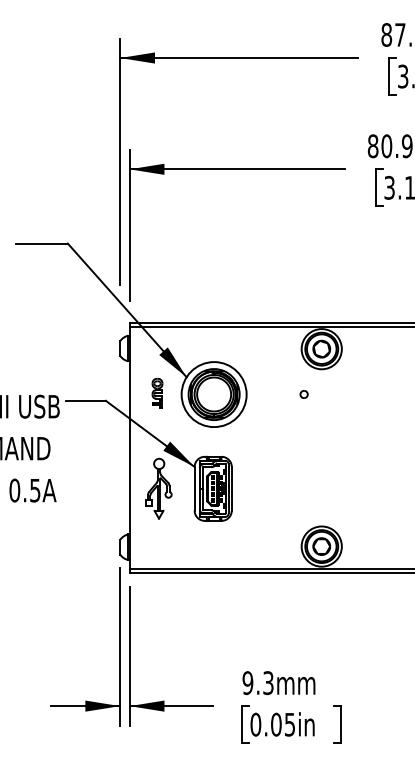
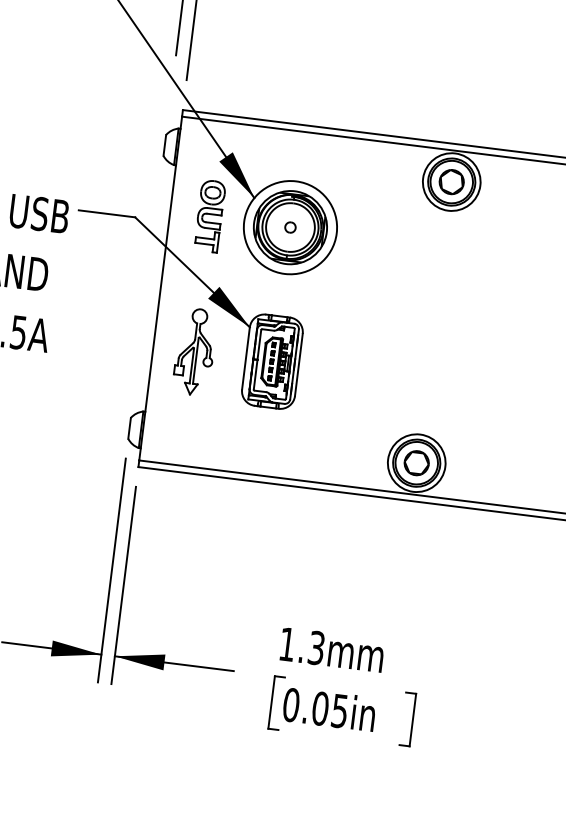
part: (157, 393) -> (210, 216), size x1.67
part: (303, 394) -> (289, 227), moved
text: (247, 683) -> (286, 644), 9.3mm -> 1.3mm

